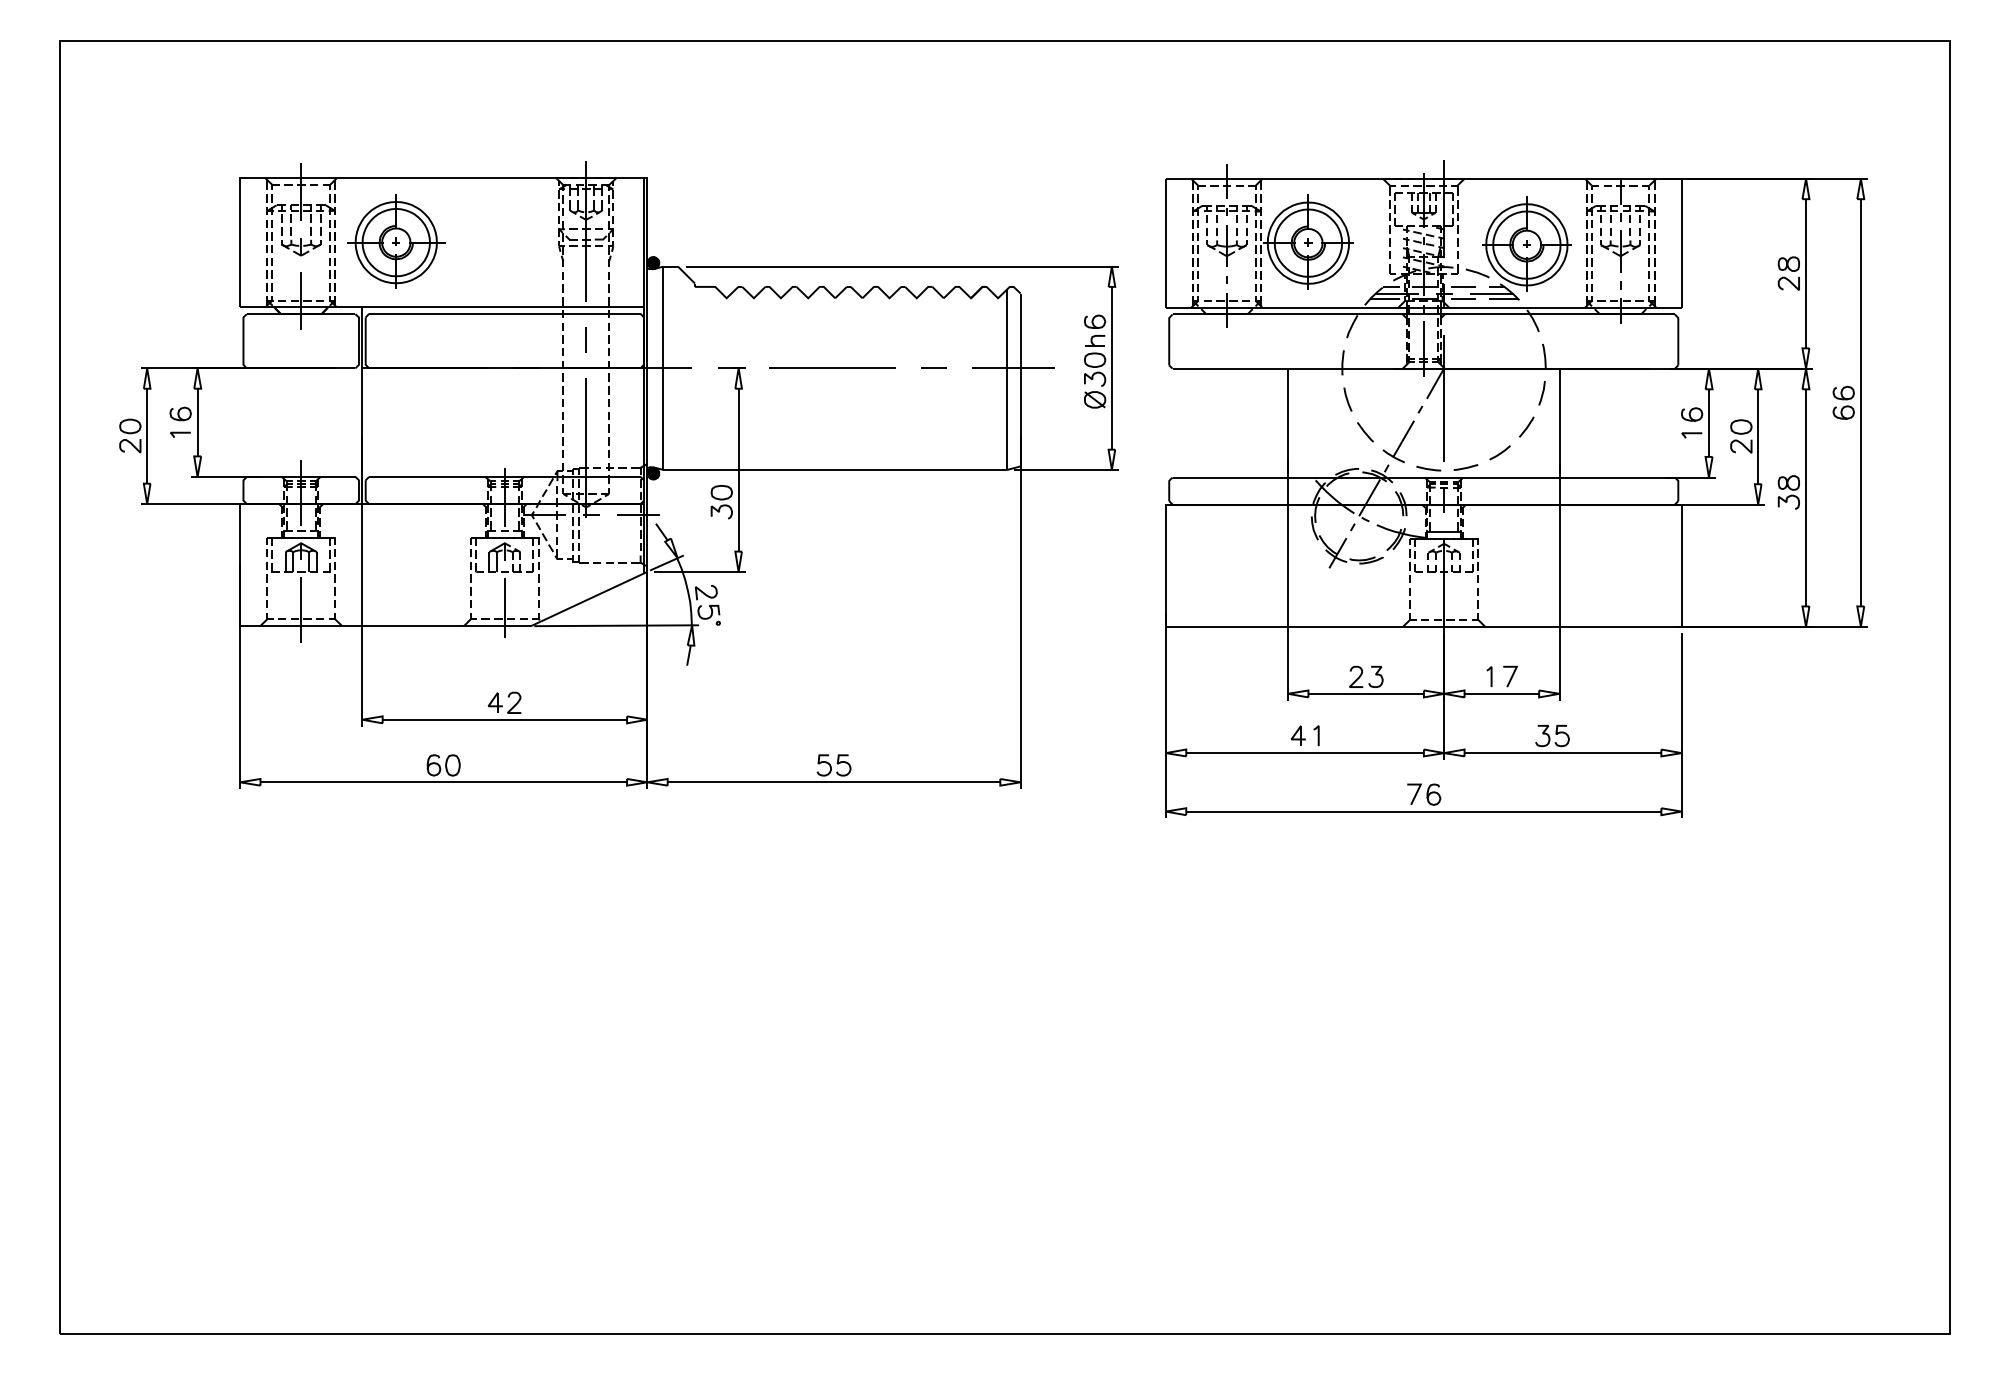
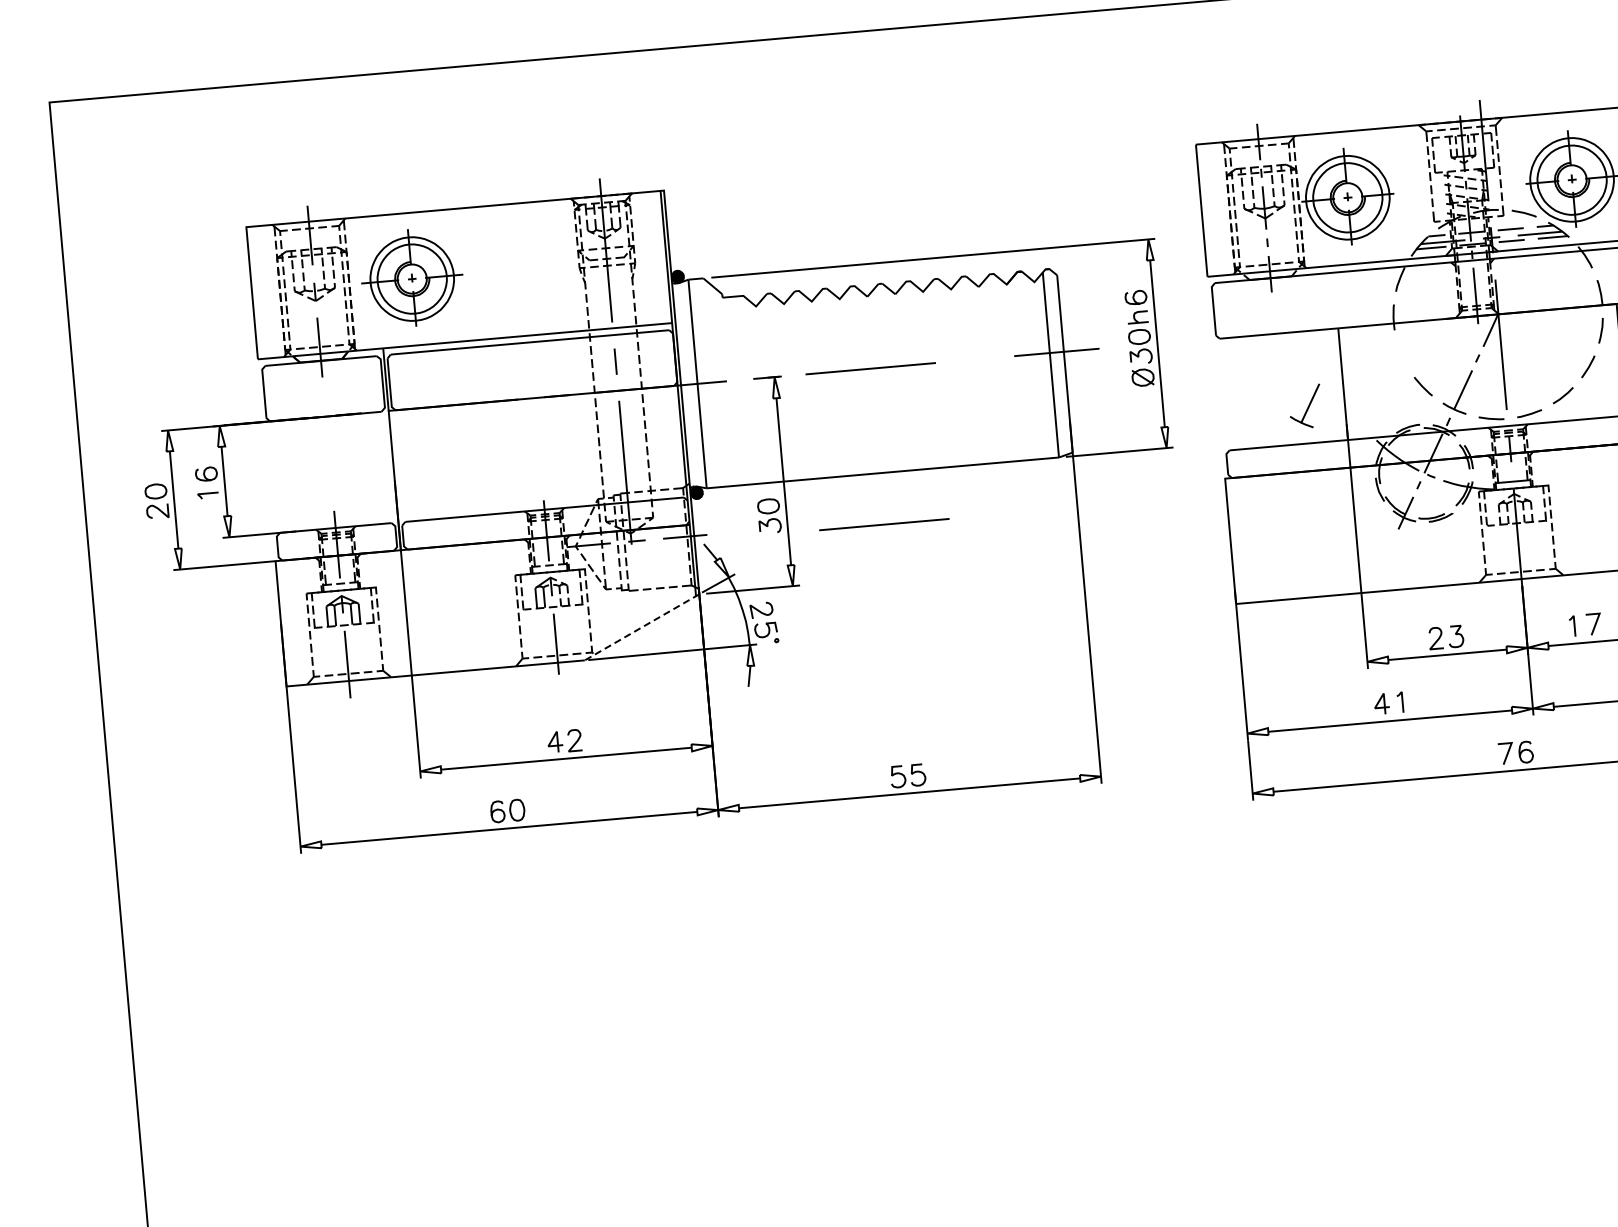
line: (933, 367) -> (974, 358), removed
line: (1347, 399) -> (1401, 354), removed
part: (1249, 441) -> (1305, 406), added
line: (832, 519) -> (884, 523), added
line: (588, 599) -> (641, 627), solid -> dashed

